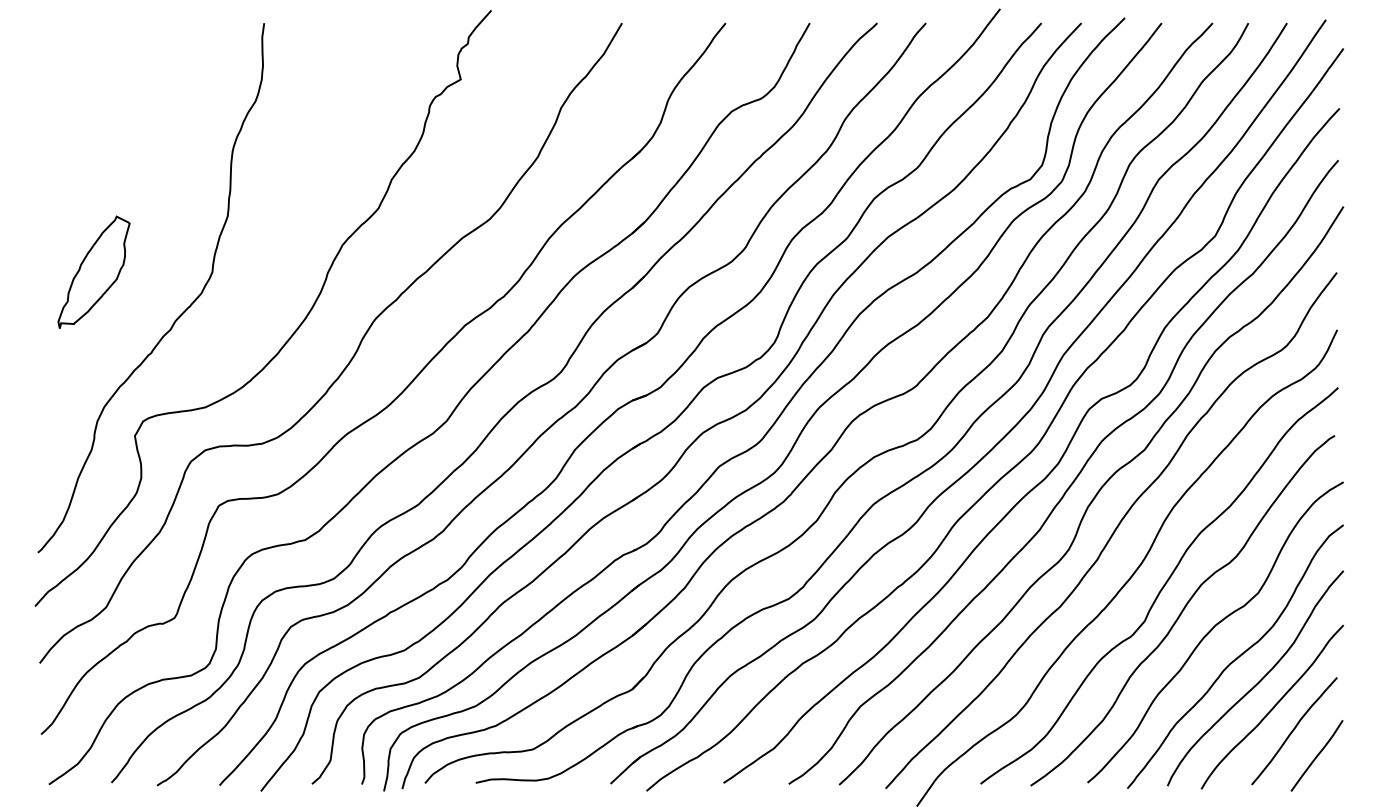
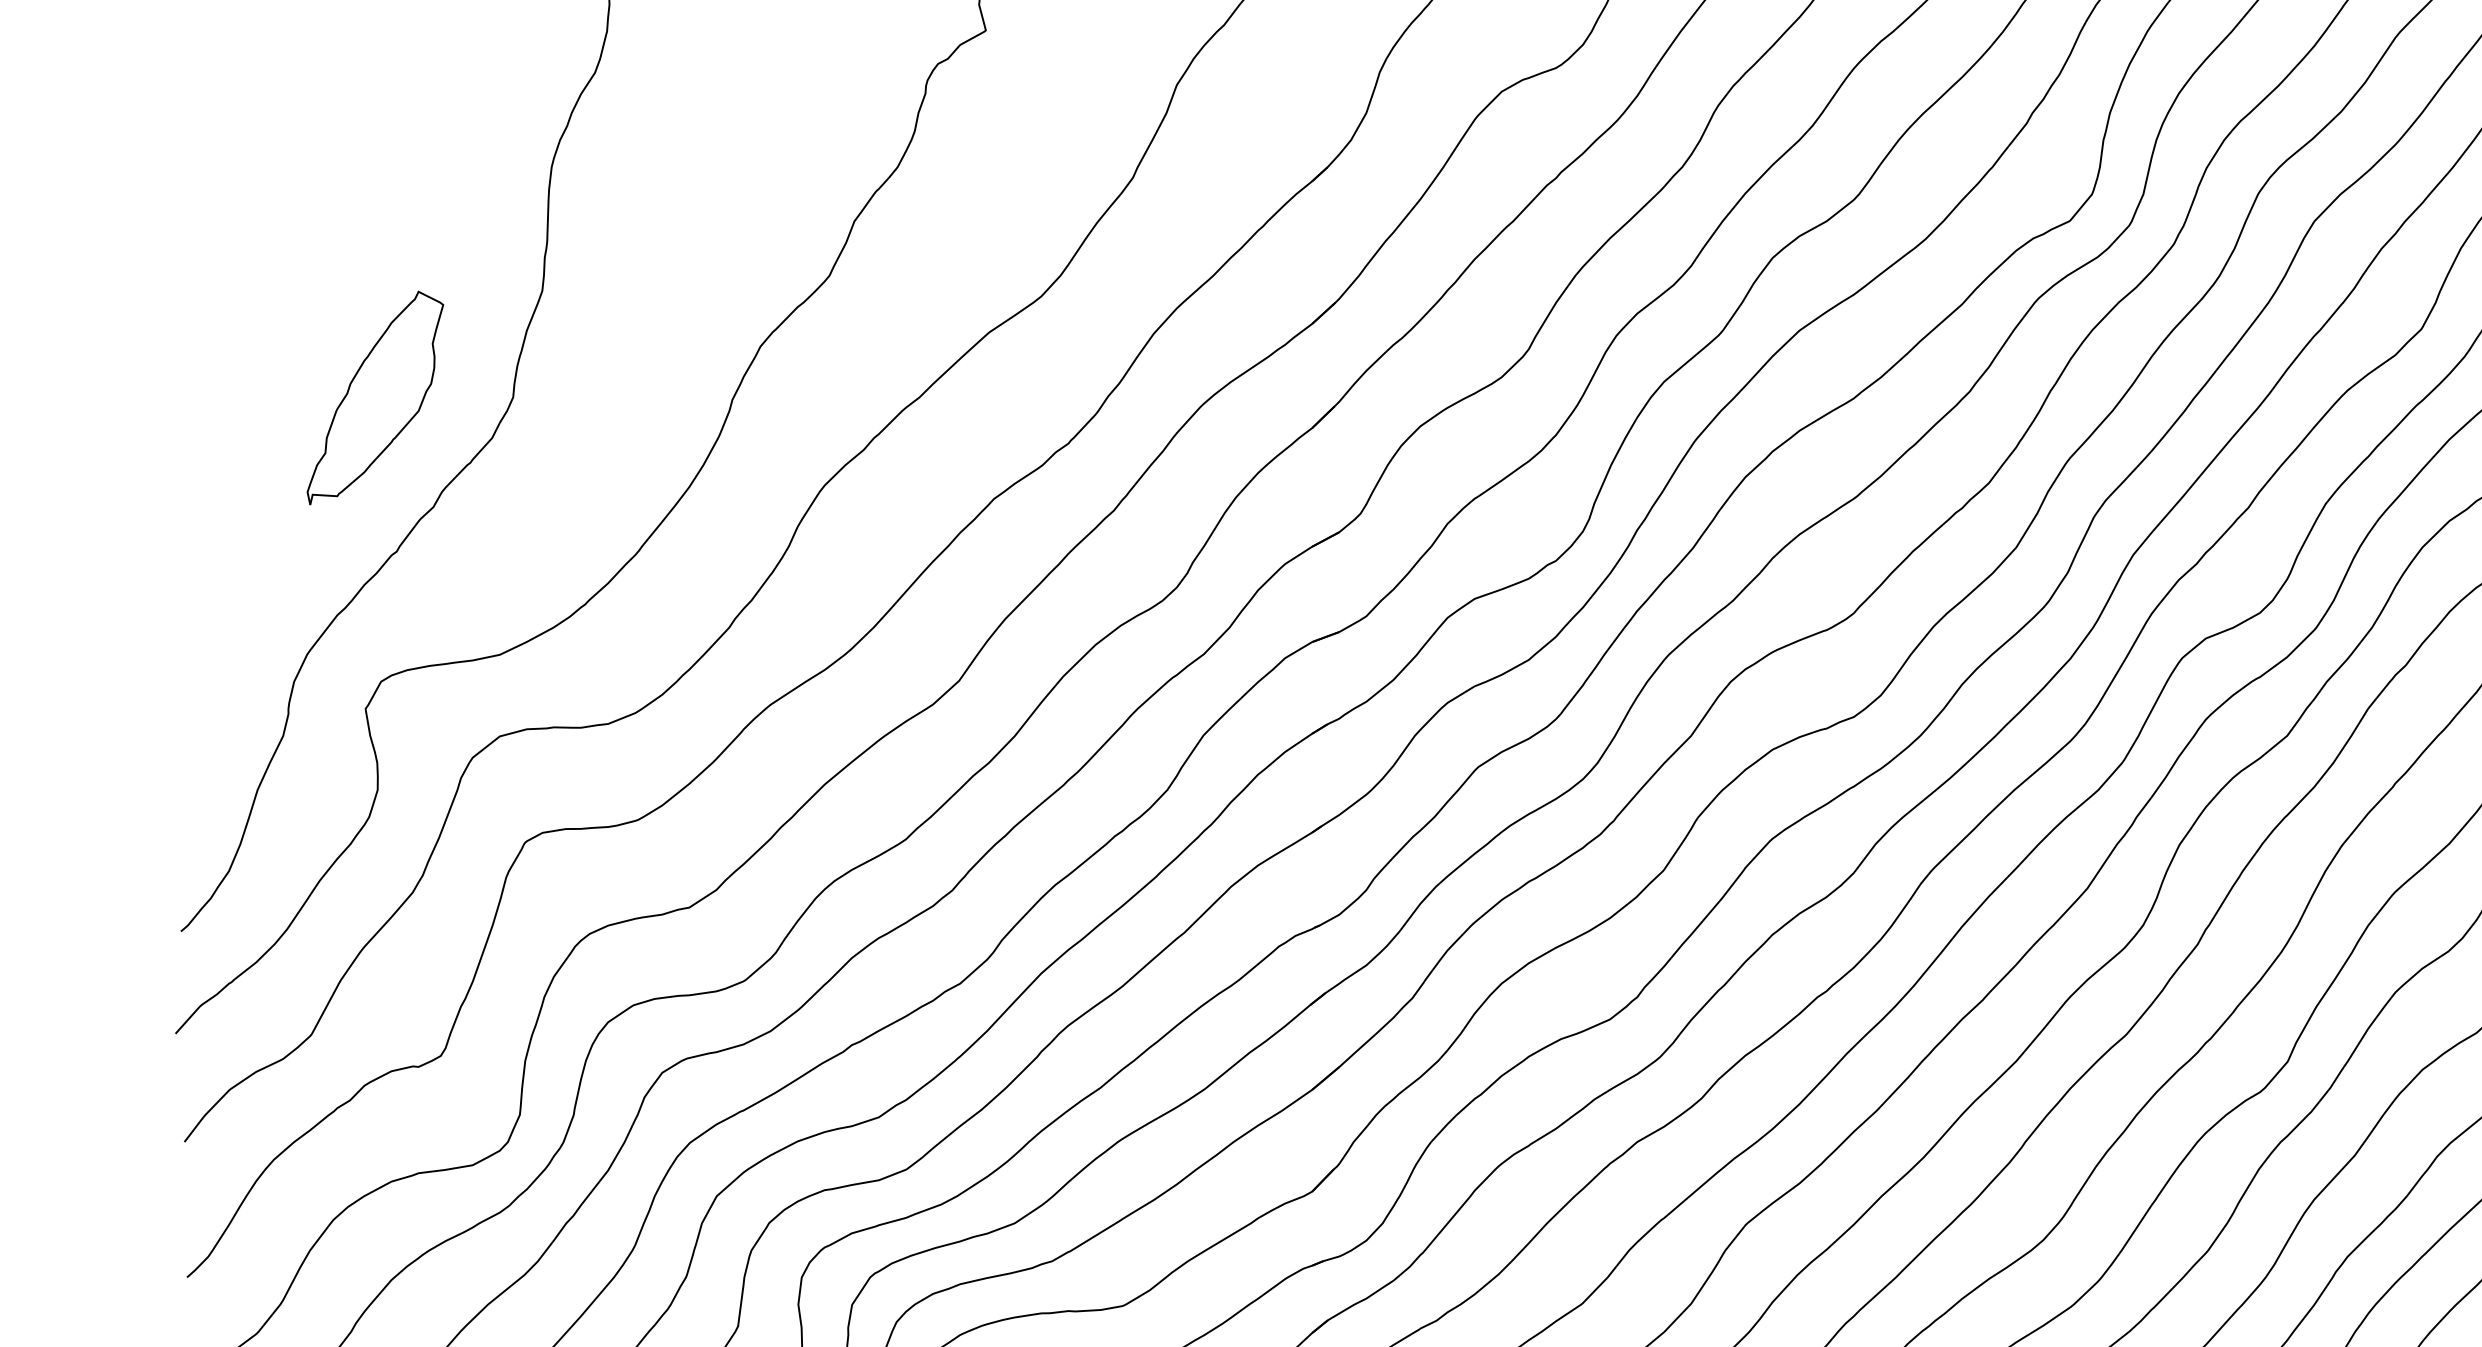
part: (93, 271) -> (374, 396), moved

